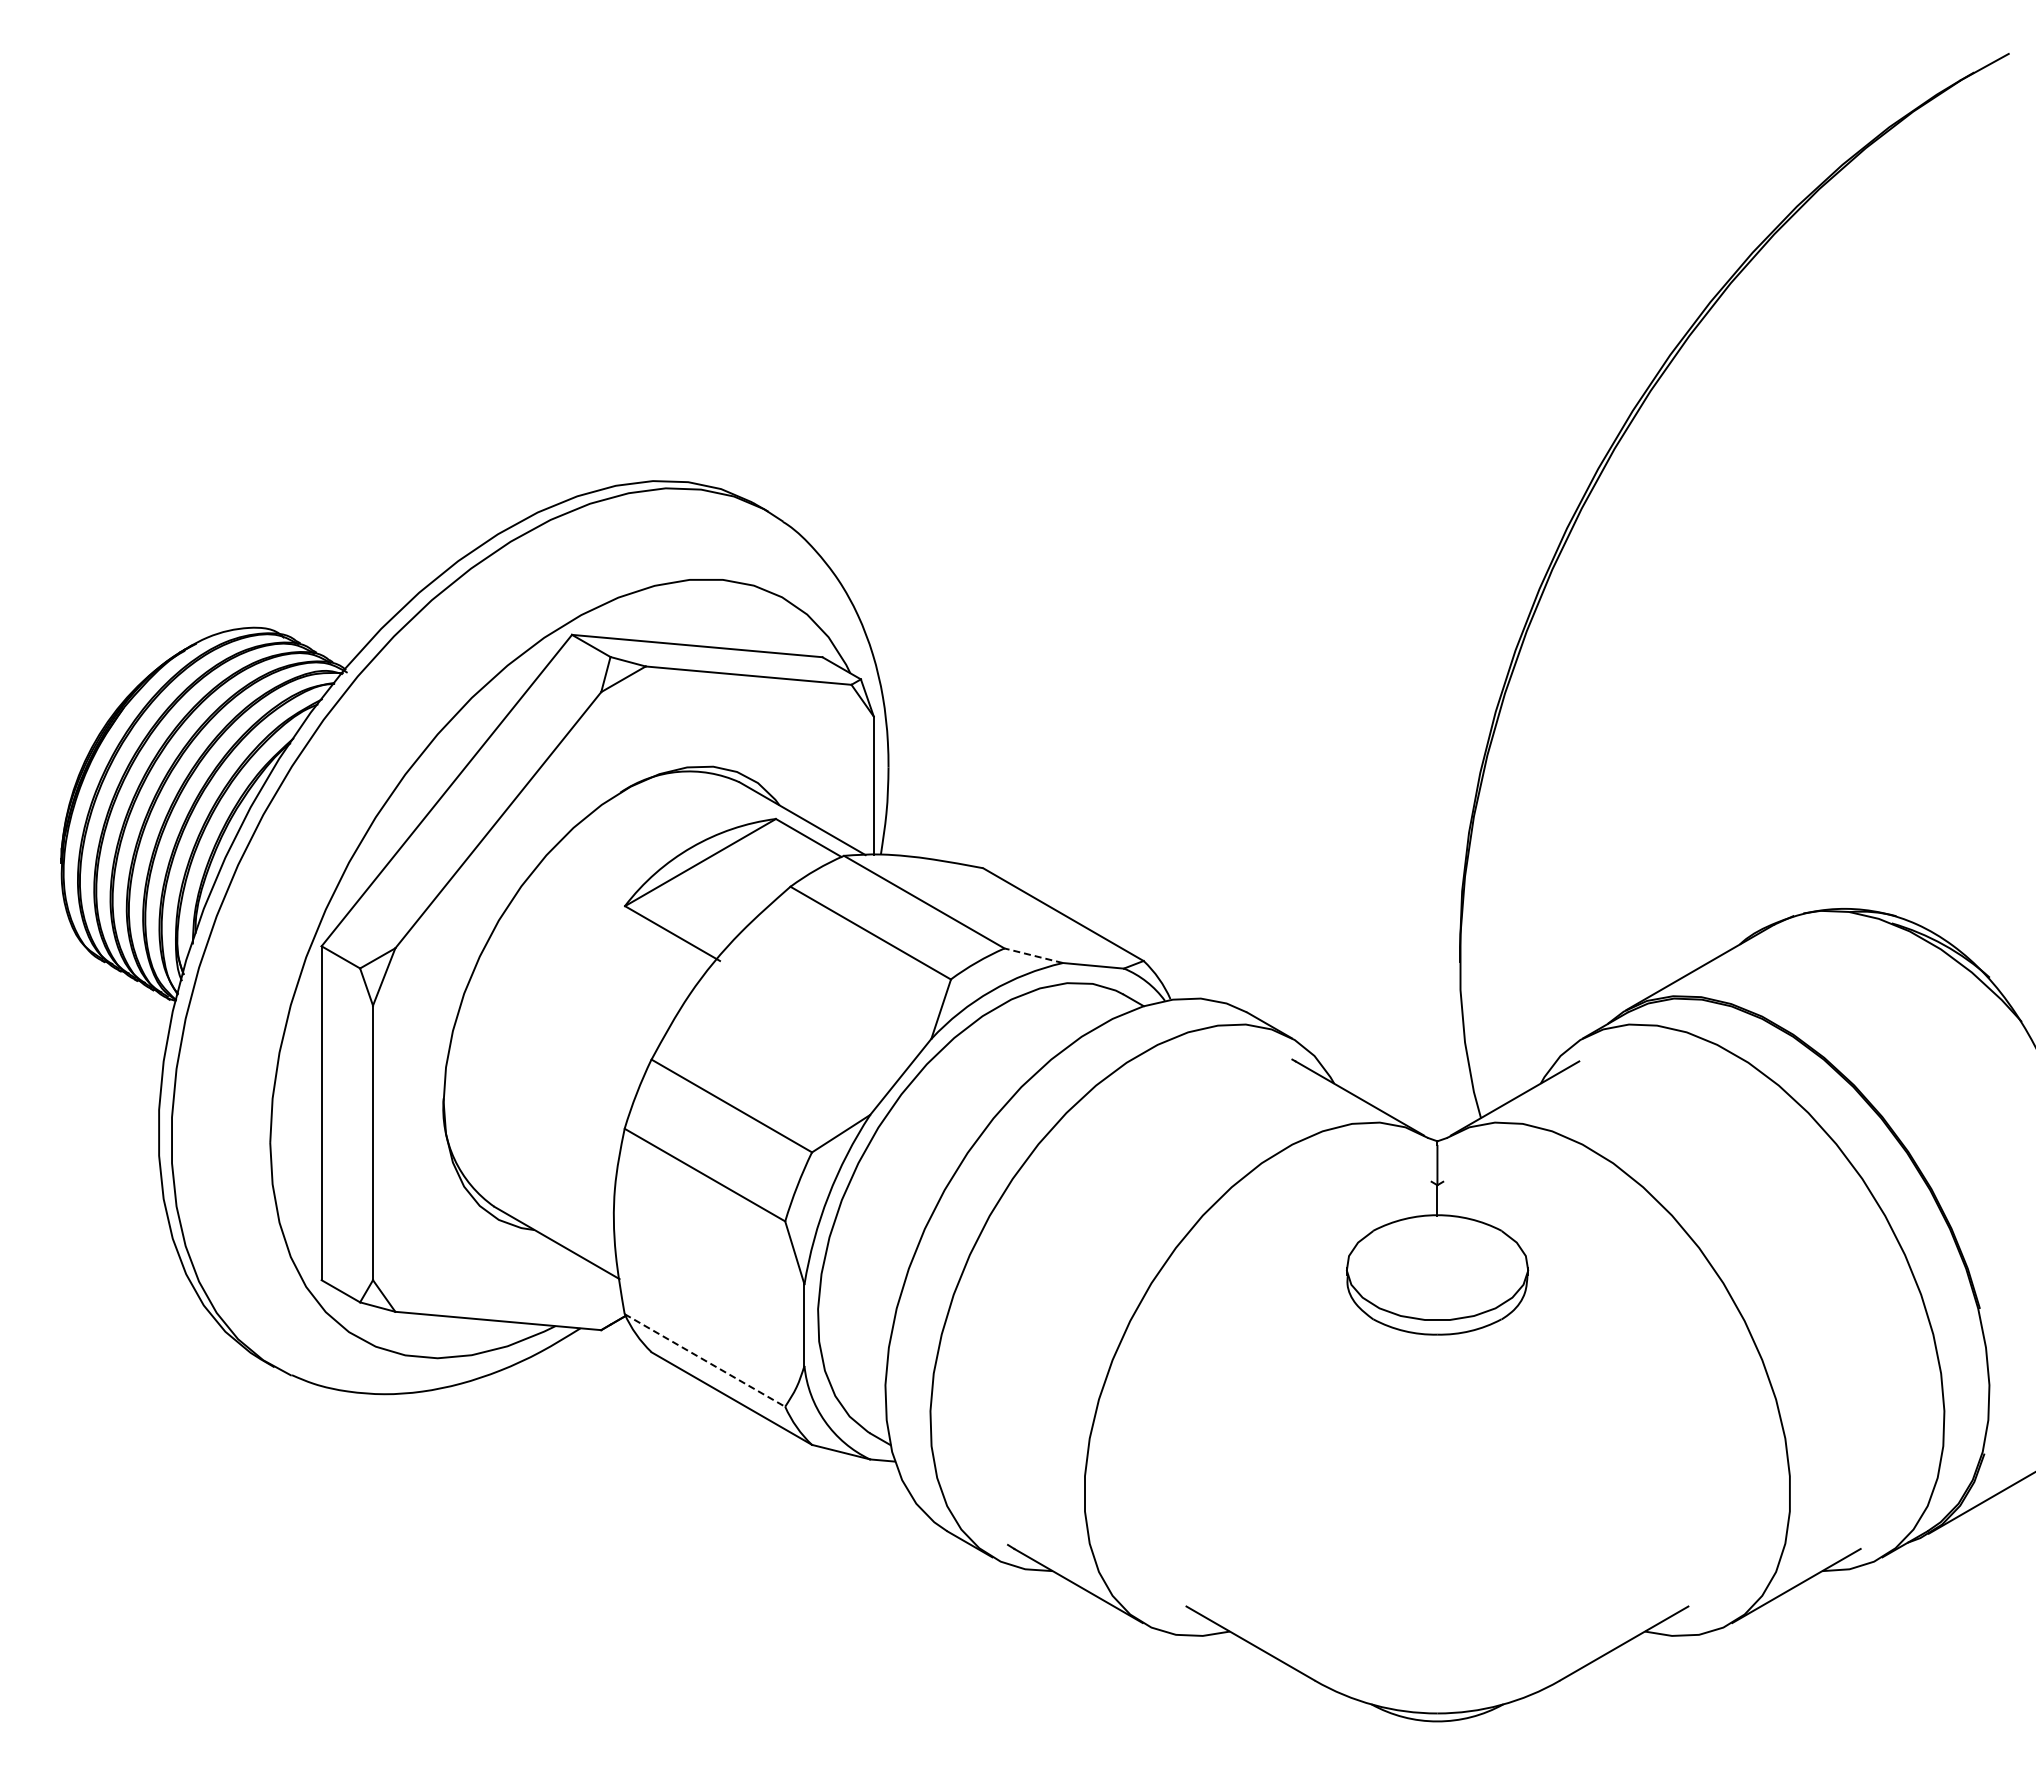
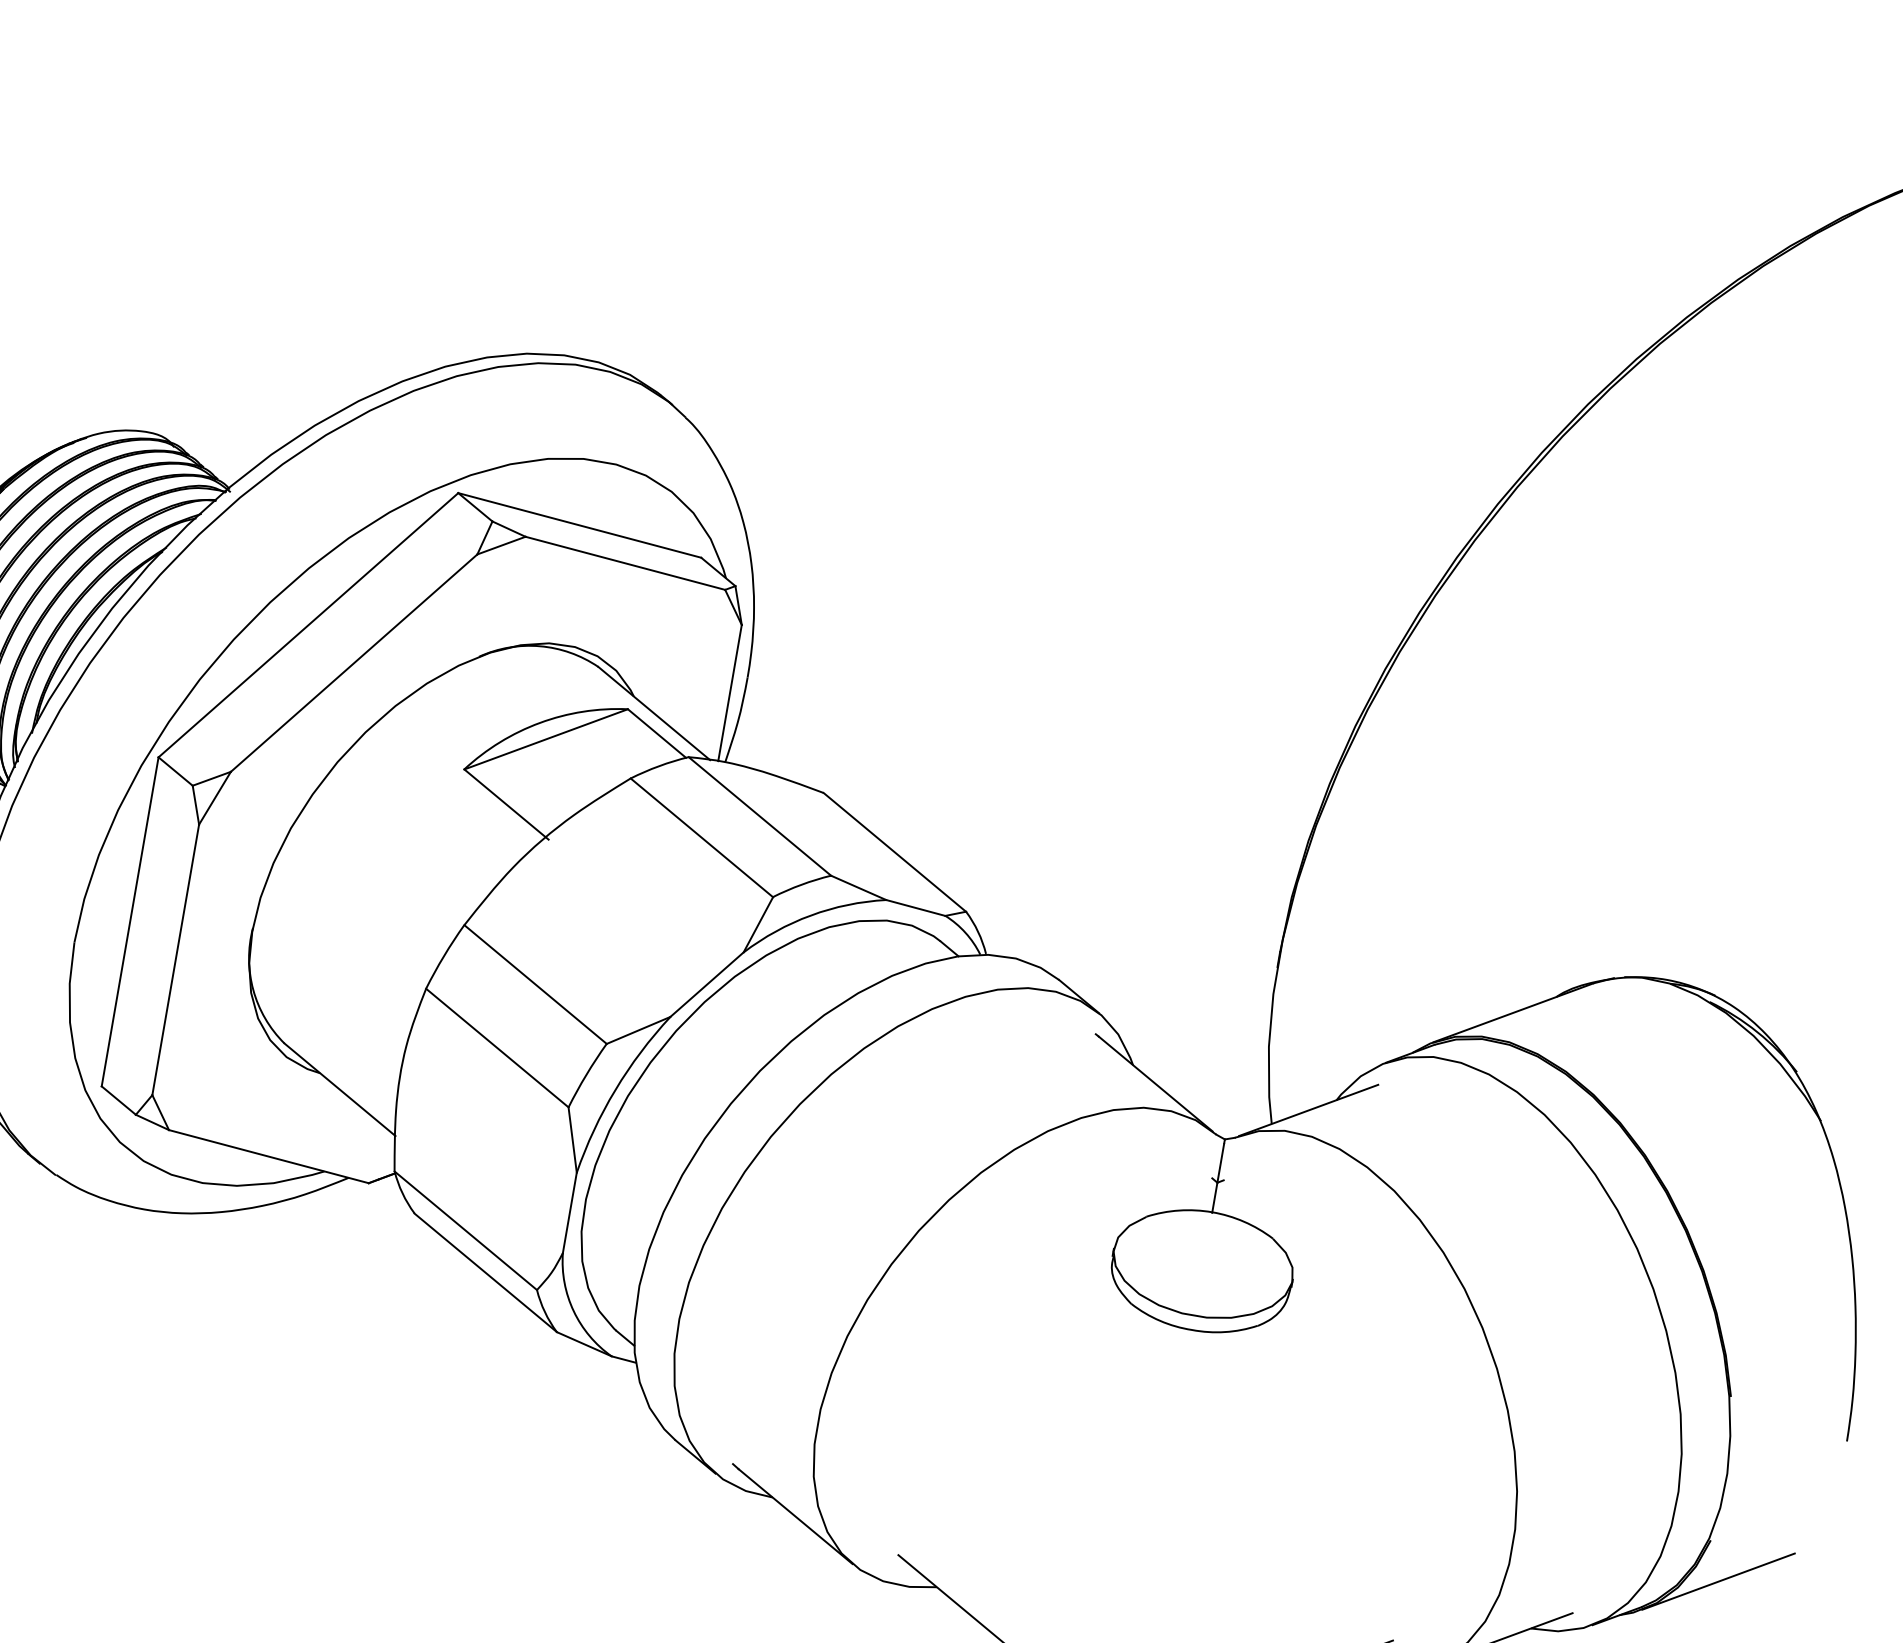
line: (1033, 955) -> (858, 887), dashed -> solid
line: (704, 1360) -> (465, 1230), dashed -> solid

